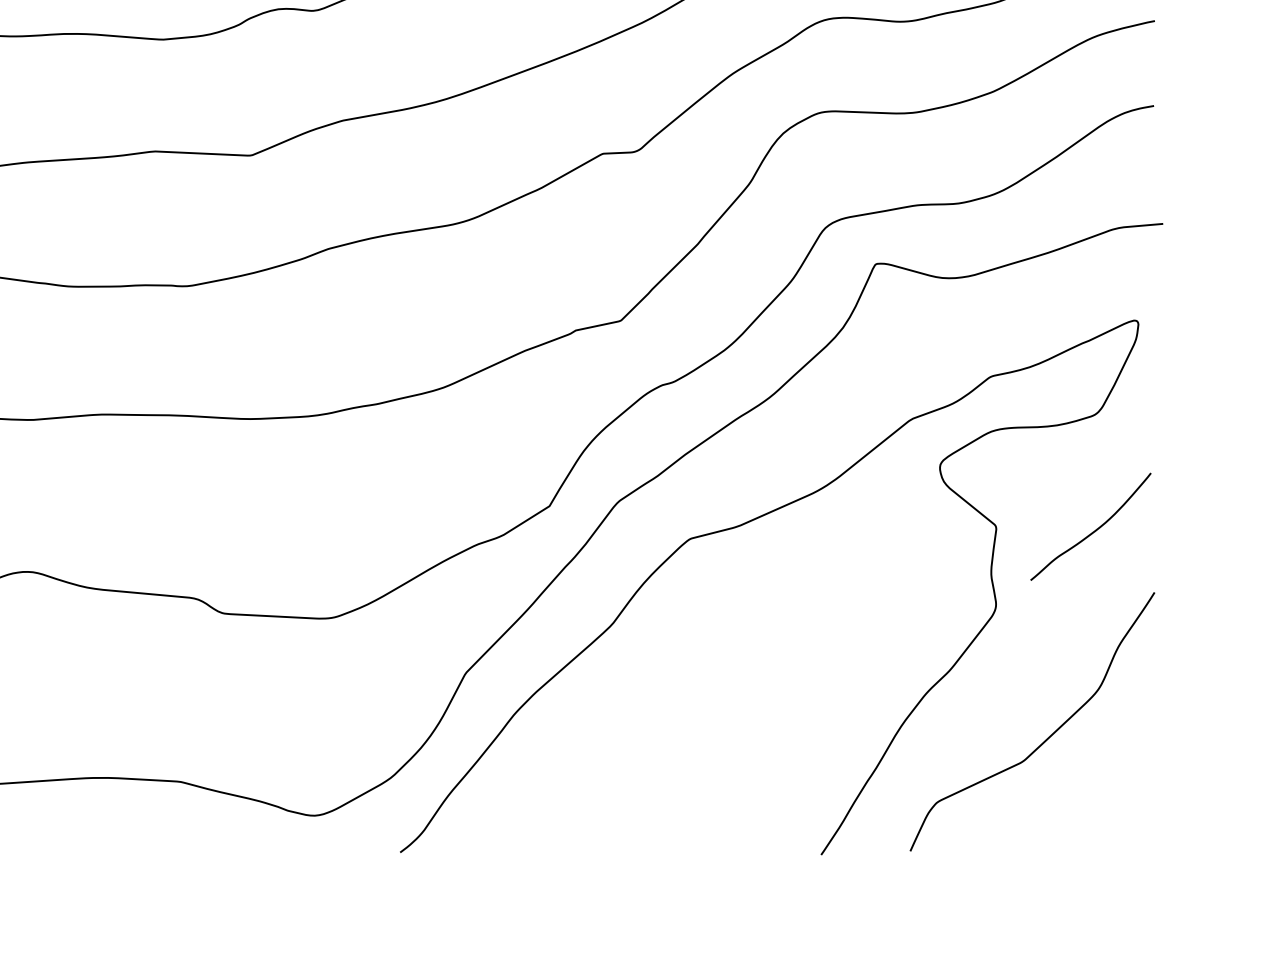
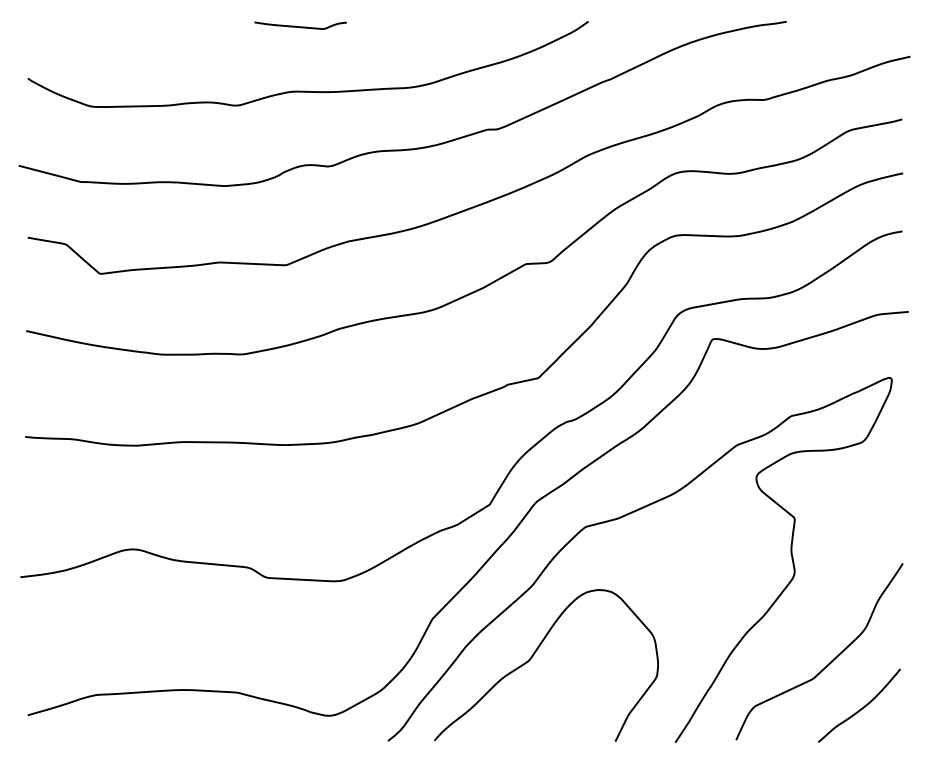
curve: (1092, 531) -> (860, 708), moved
curve: (613, 728) -> (533, 656), added

